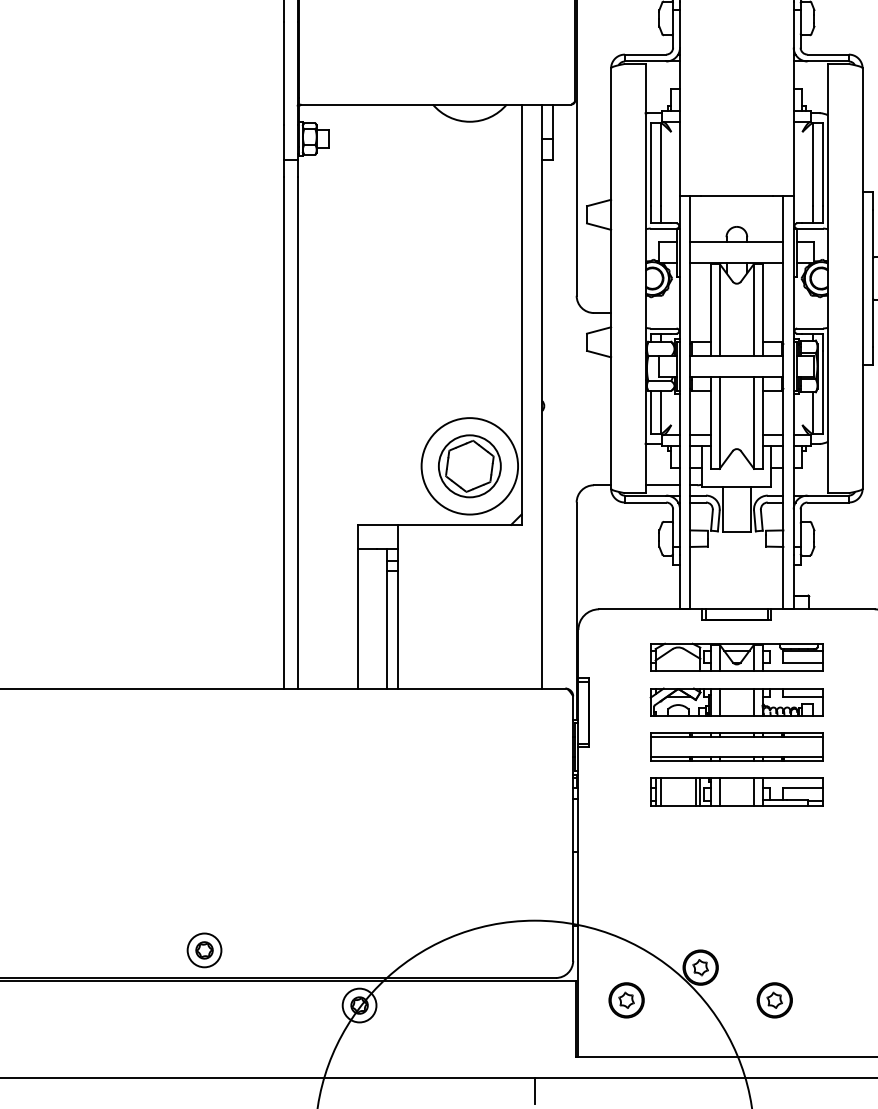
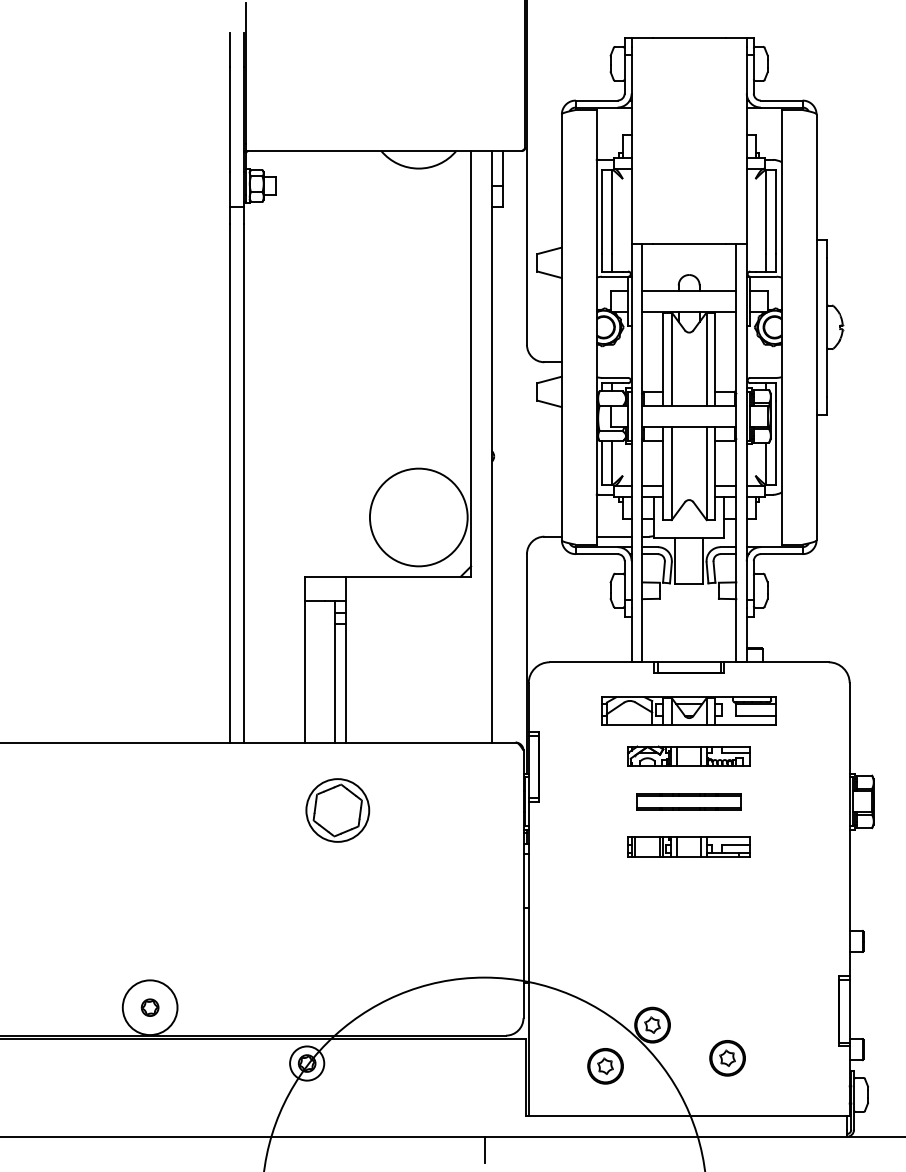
part: (469, 466) -> (337, 810), moved
part: (736, 701) -> (688, 755), size x0.7
part: (736, 746) -> (688, 801), size x0.6
part: (736, 791) -> (688, 846), size x0.7
circle: (204, 950) -> (150, 1007), size x1.6
part: (626, 1000) -> (605, 1066), moved

